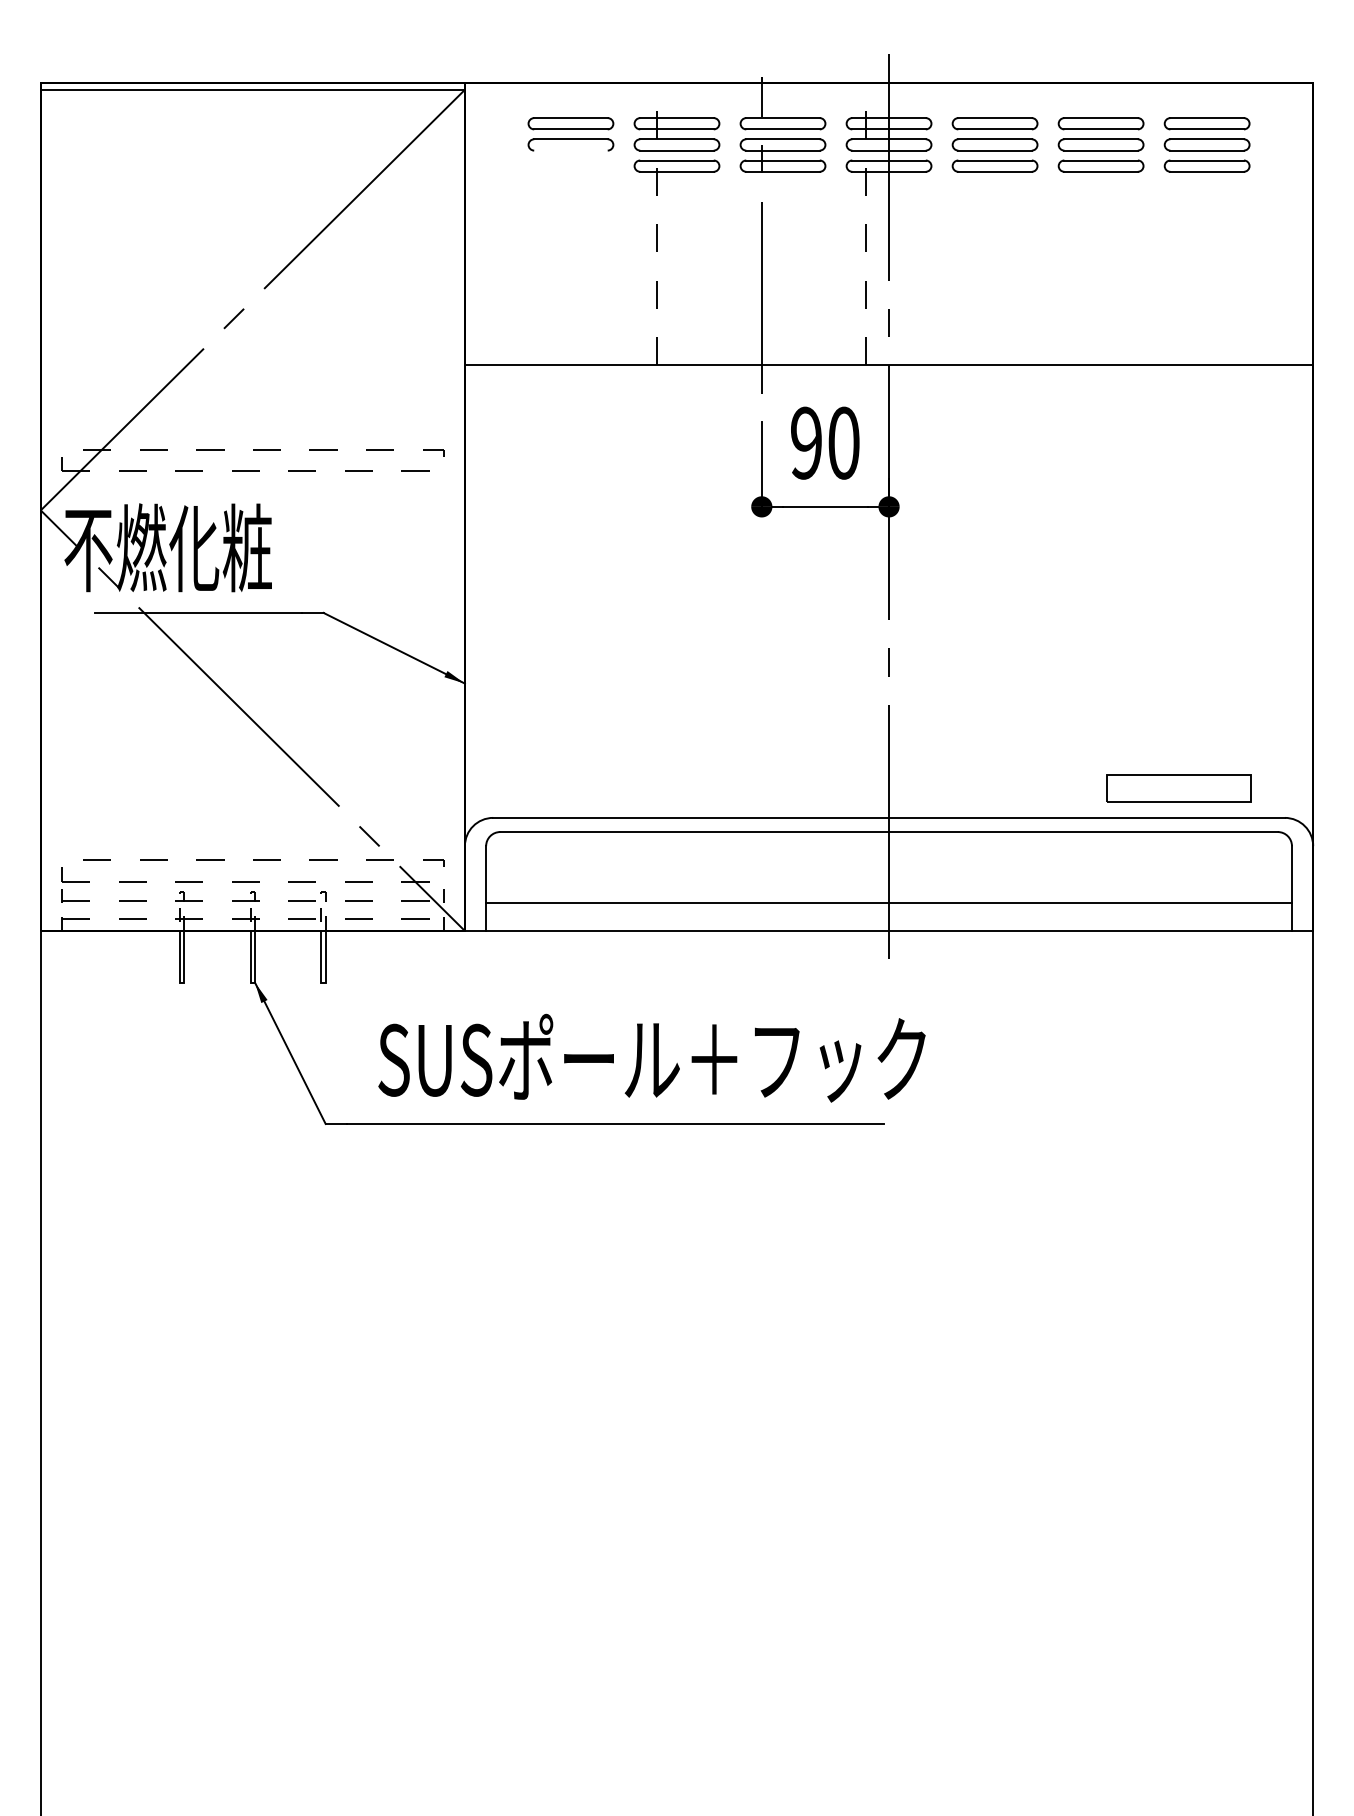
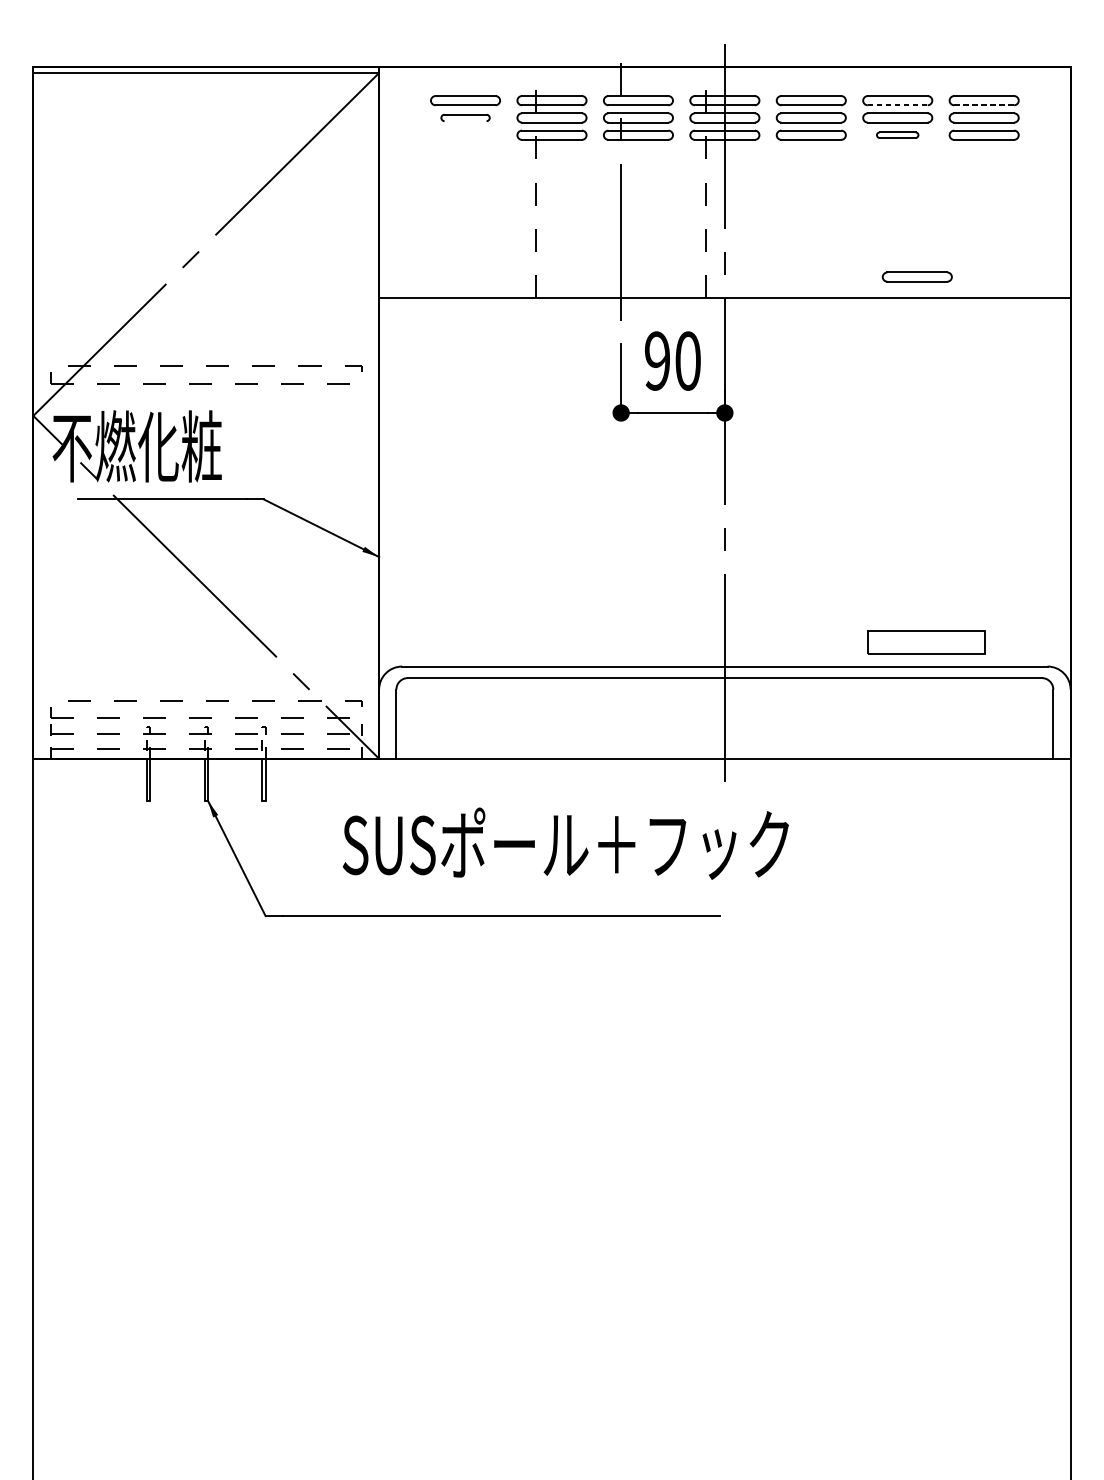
line: (1101, 129) -> (898, 105), solid -> dashed
line: (1207, 129) -> (984, 105), solid -> dashed
part: (570, 144) -> (465, 117), size x0.7
part: (1100, 165) -> (897, 134), size x0.6
part: (1124, 339) -> (916, 276), added
part: (1178, 788) -> (925, 642), moved
line: (888, 902) -> (724, 735), removed
text: (651, 1057) -> (565, 843), moved

